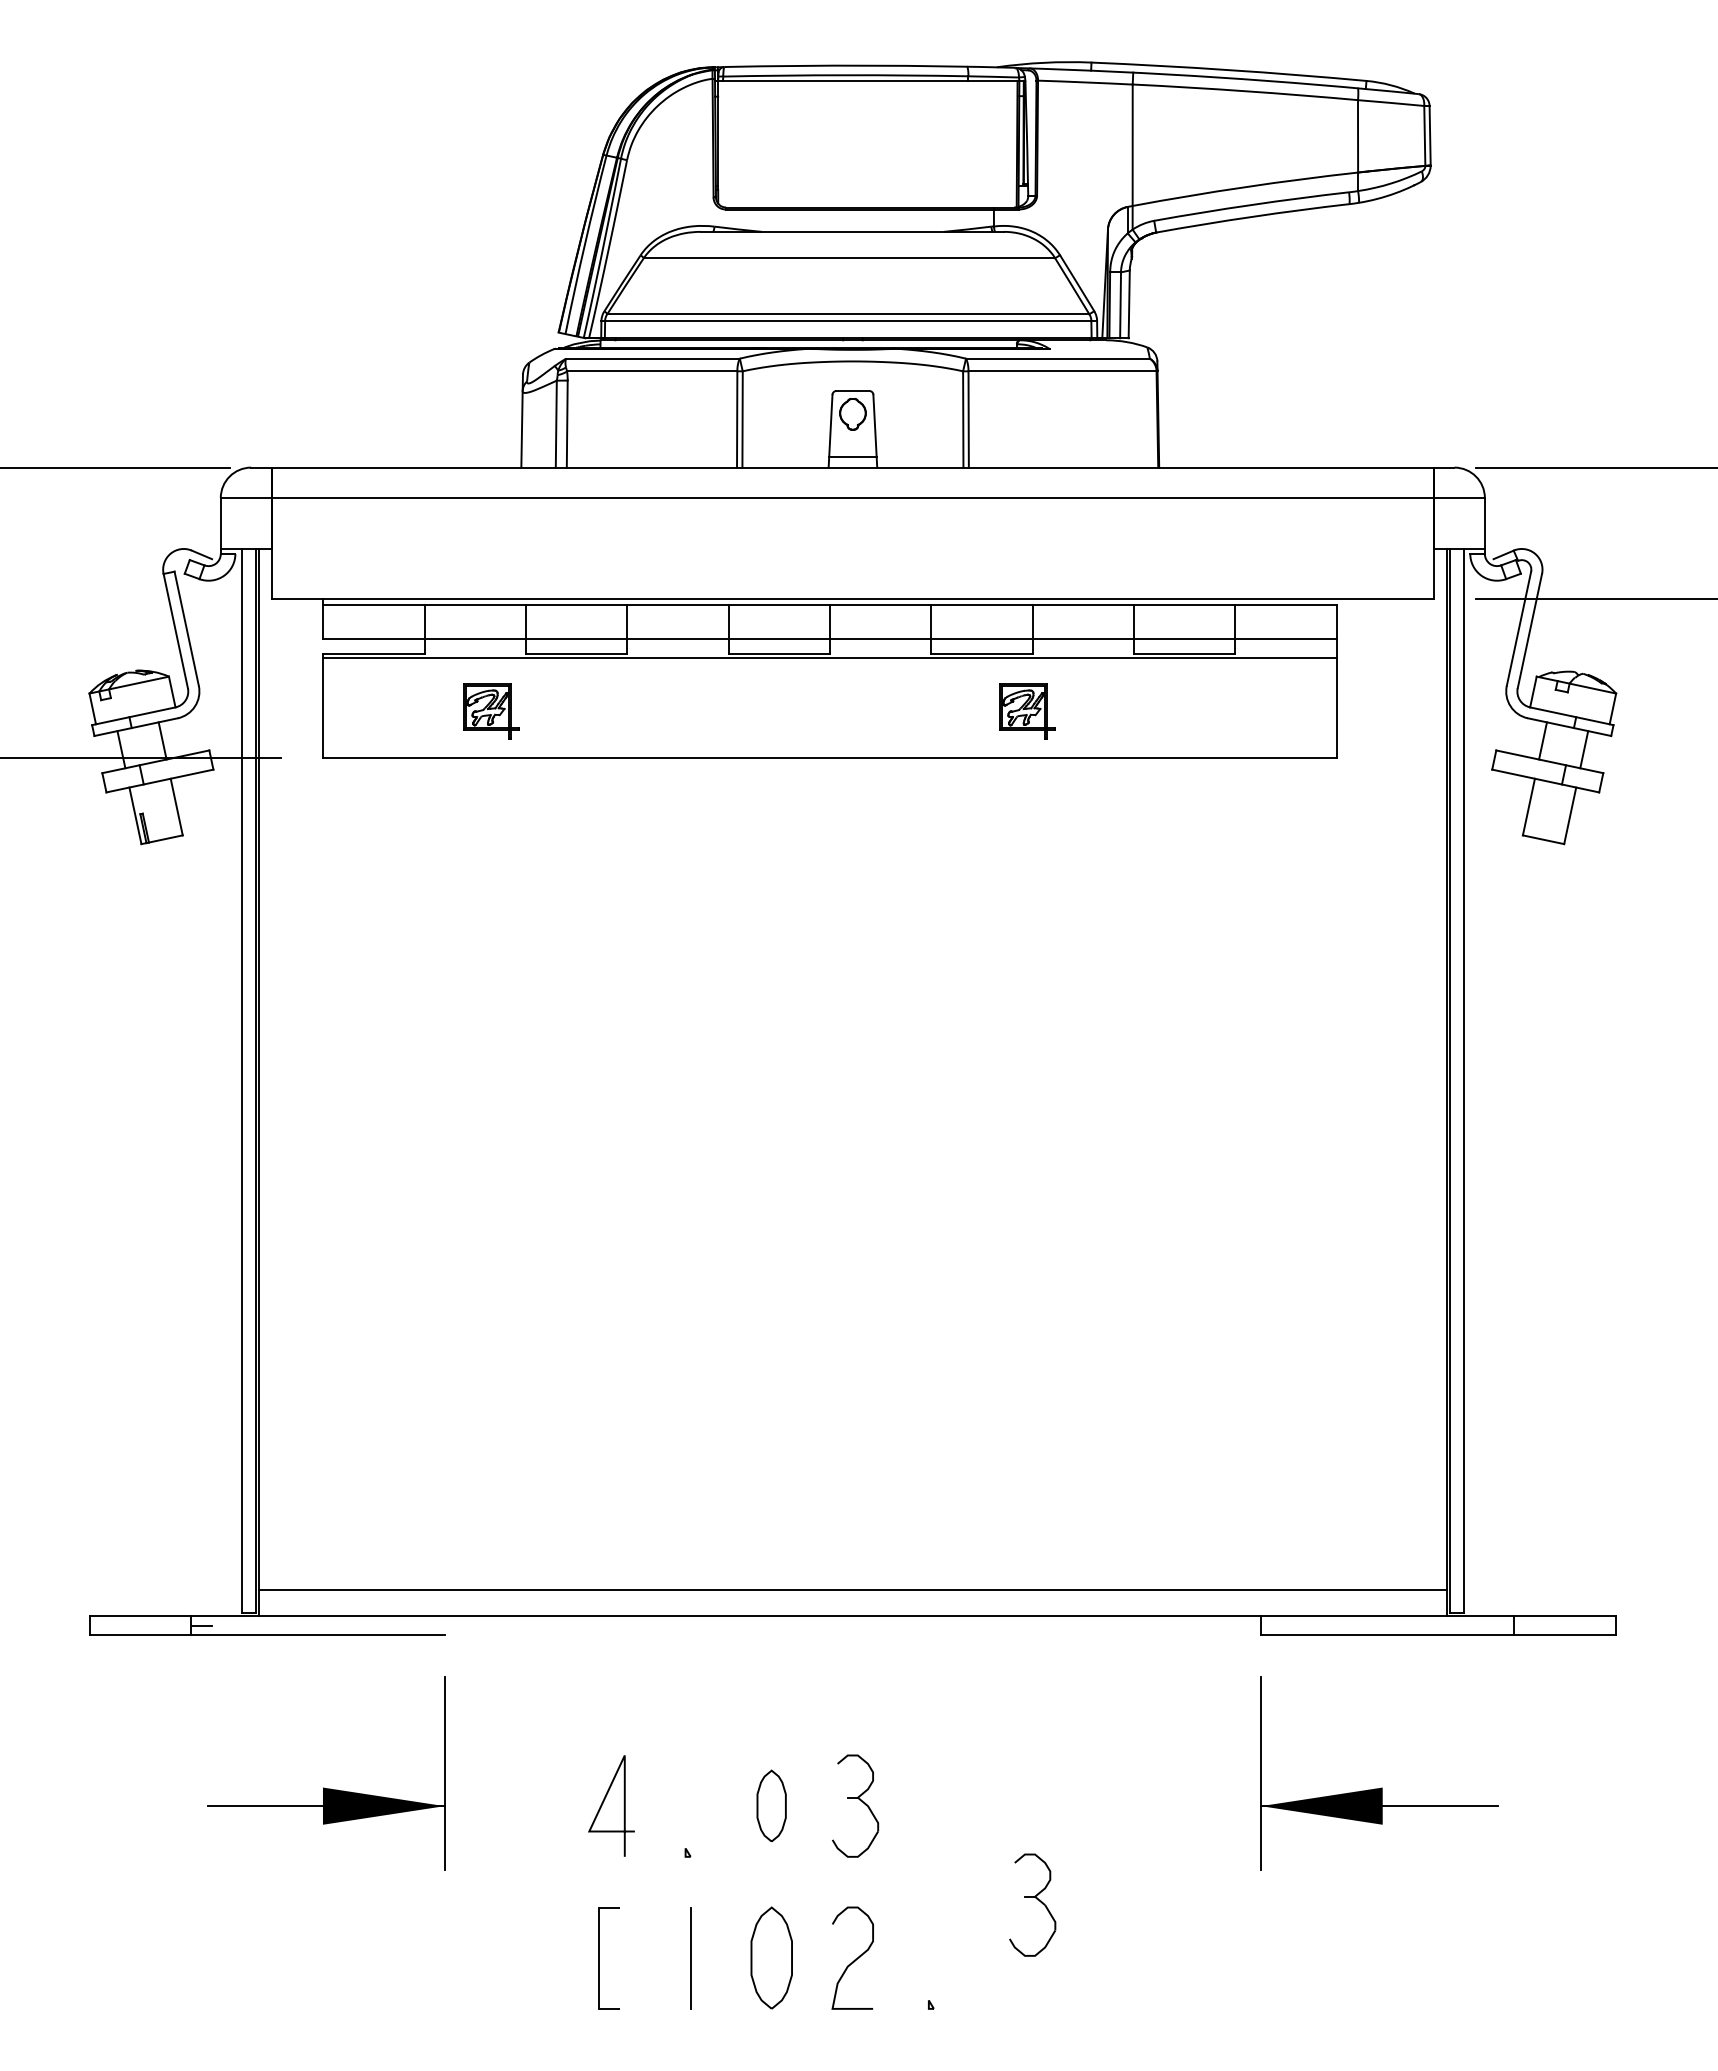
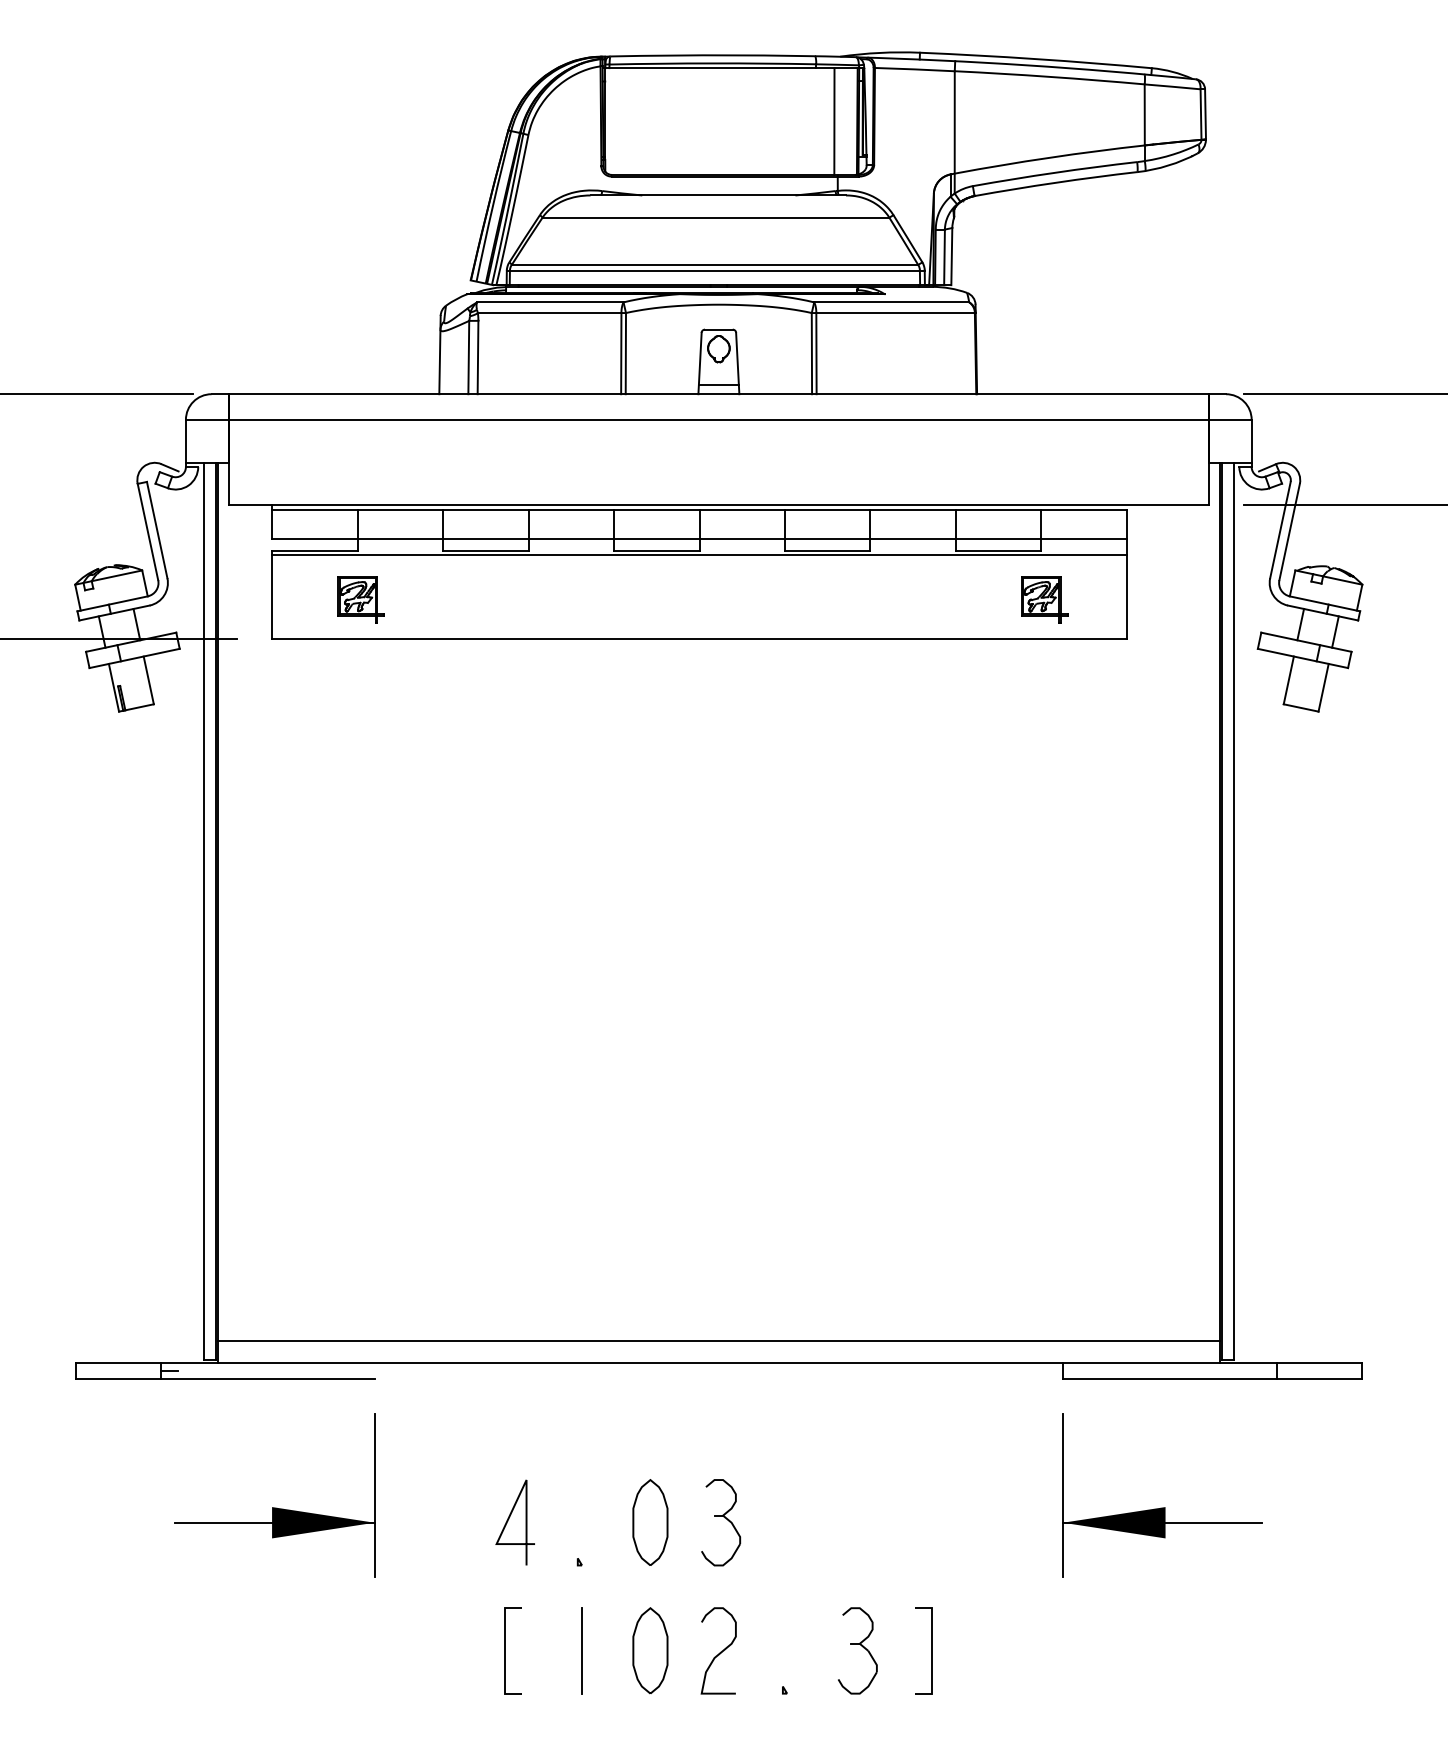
line: (989, 143) -> (834, 120), added
part: (491, 711) -> (361, 599), moved
part: (1027, 711) -> (1044, 599), moved
part: (771, 1805) -> (650, 1522), size x1.43
part: (1036, 1899) -> (861, 1646), moved
line: (1105, 1958) -> (931, 1651), added

